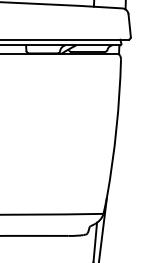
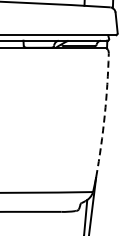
arc: (116, 128) -> (104, 115), solid -> dashed

